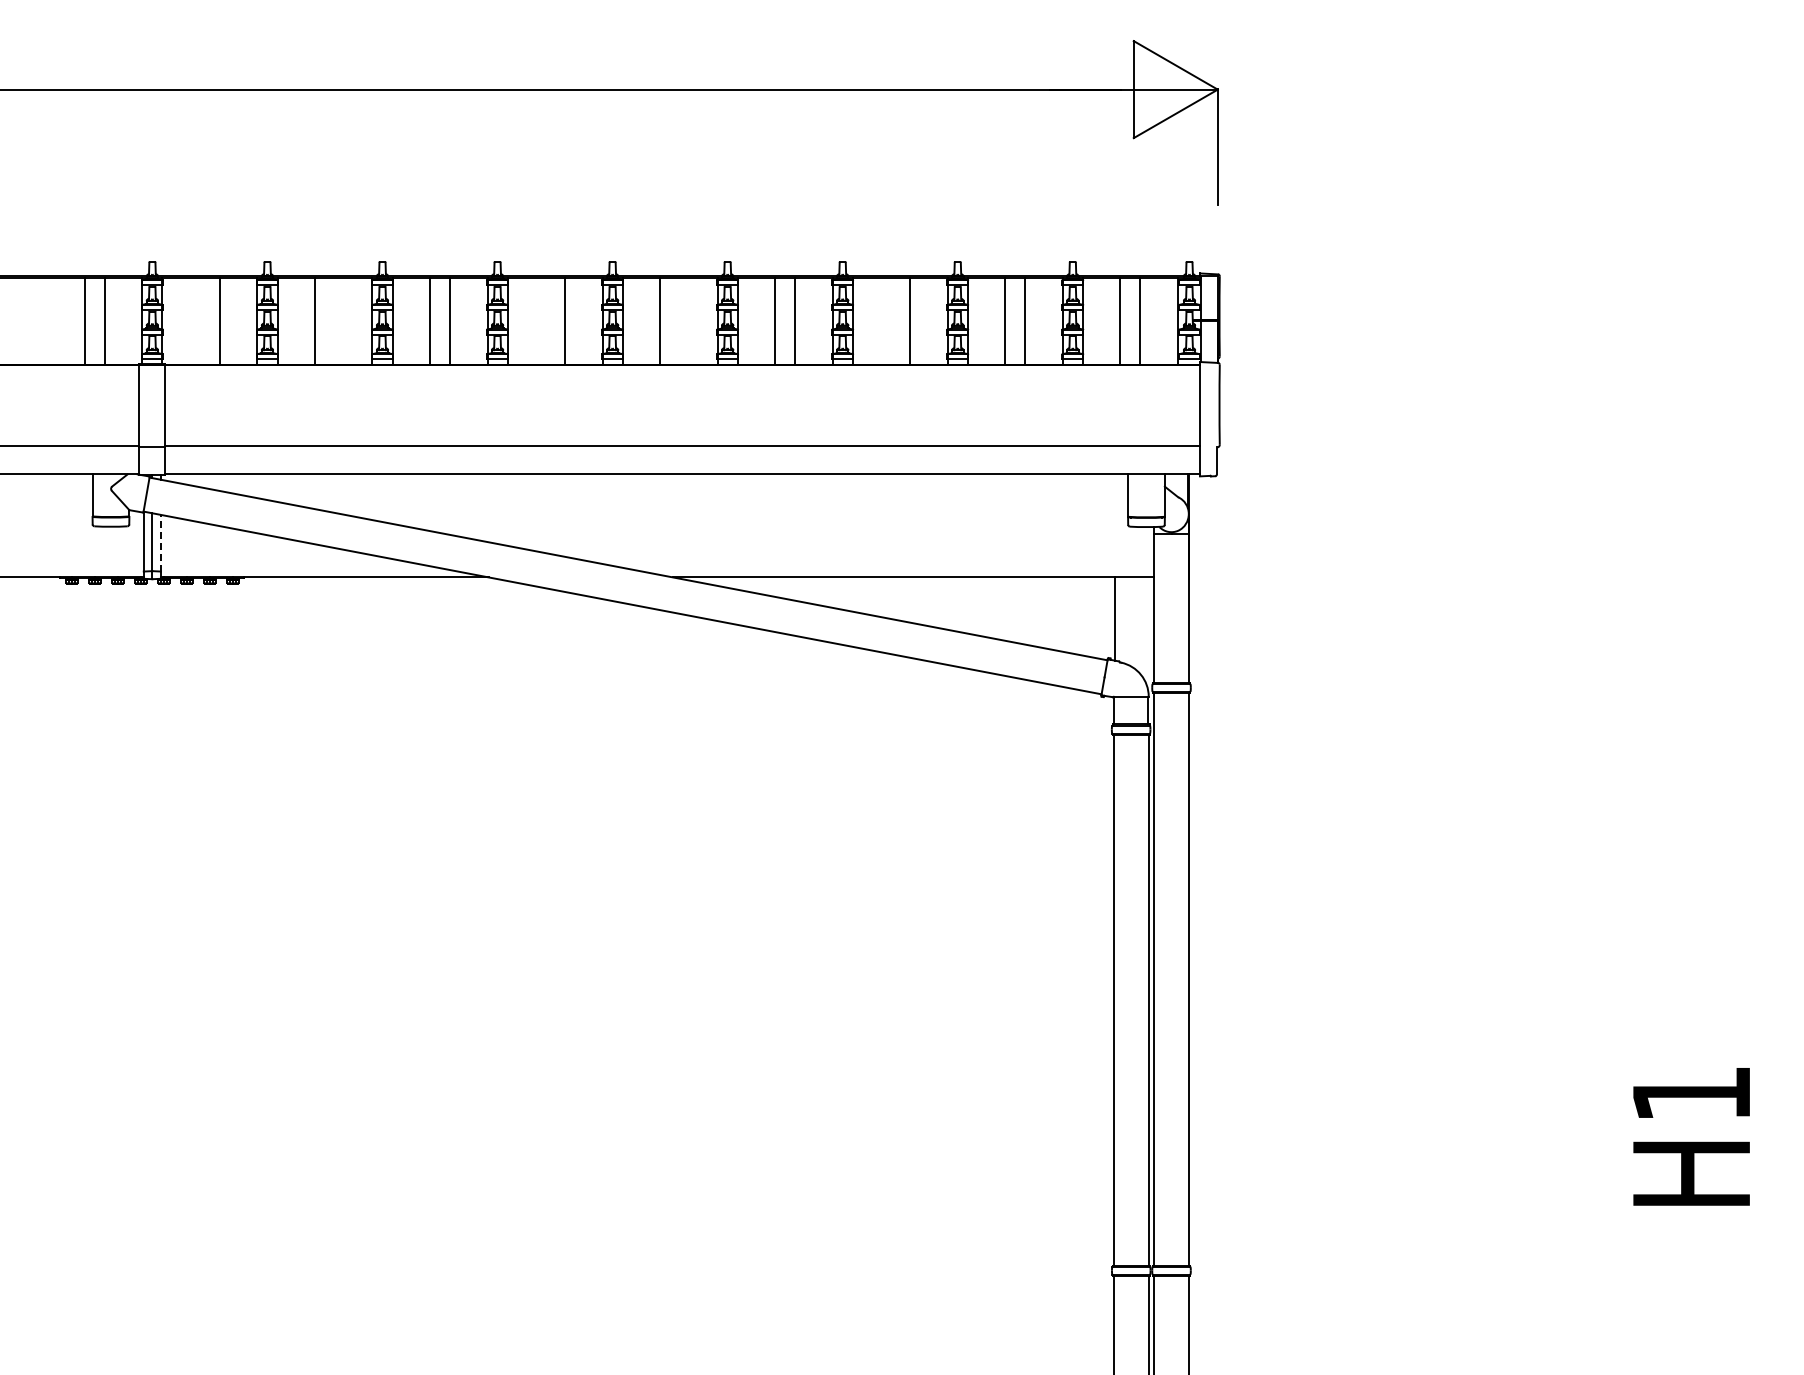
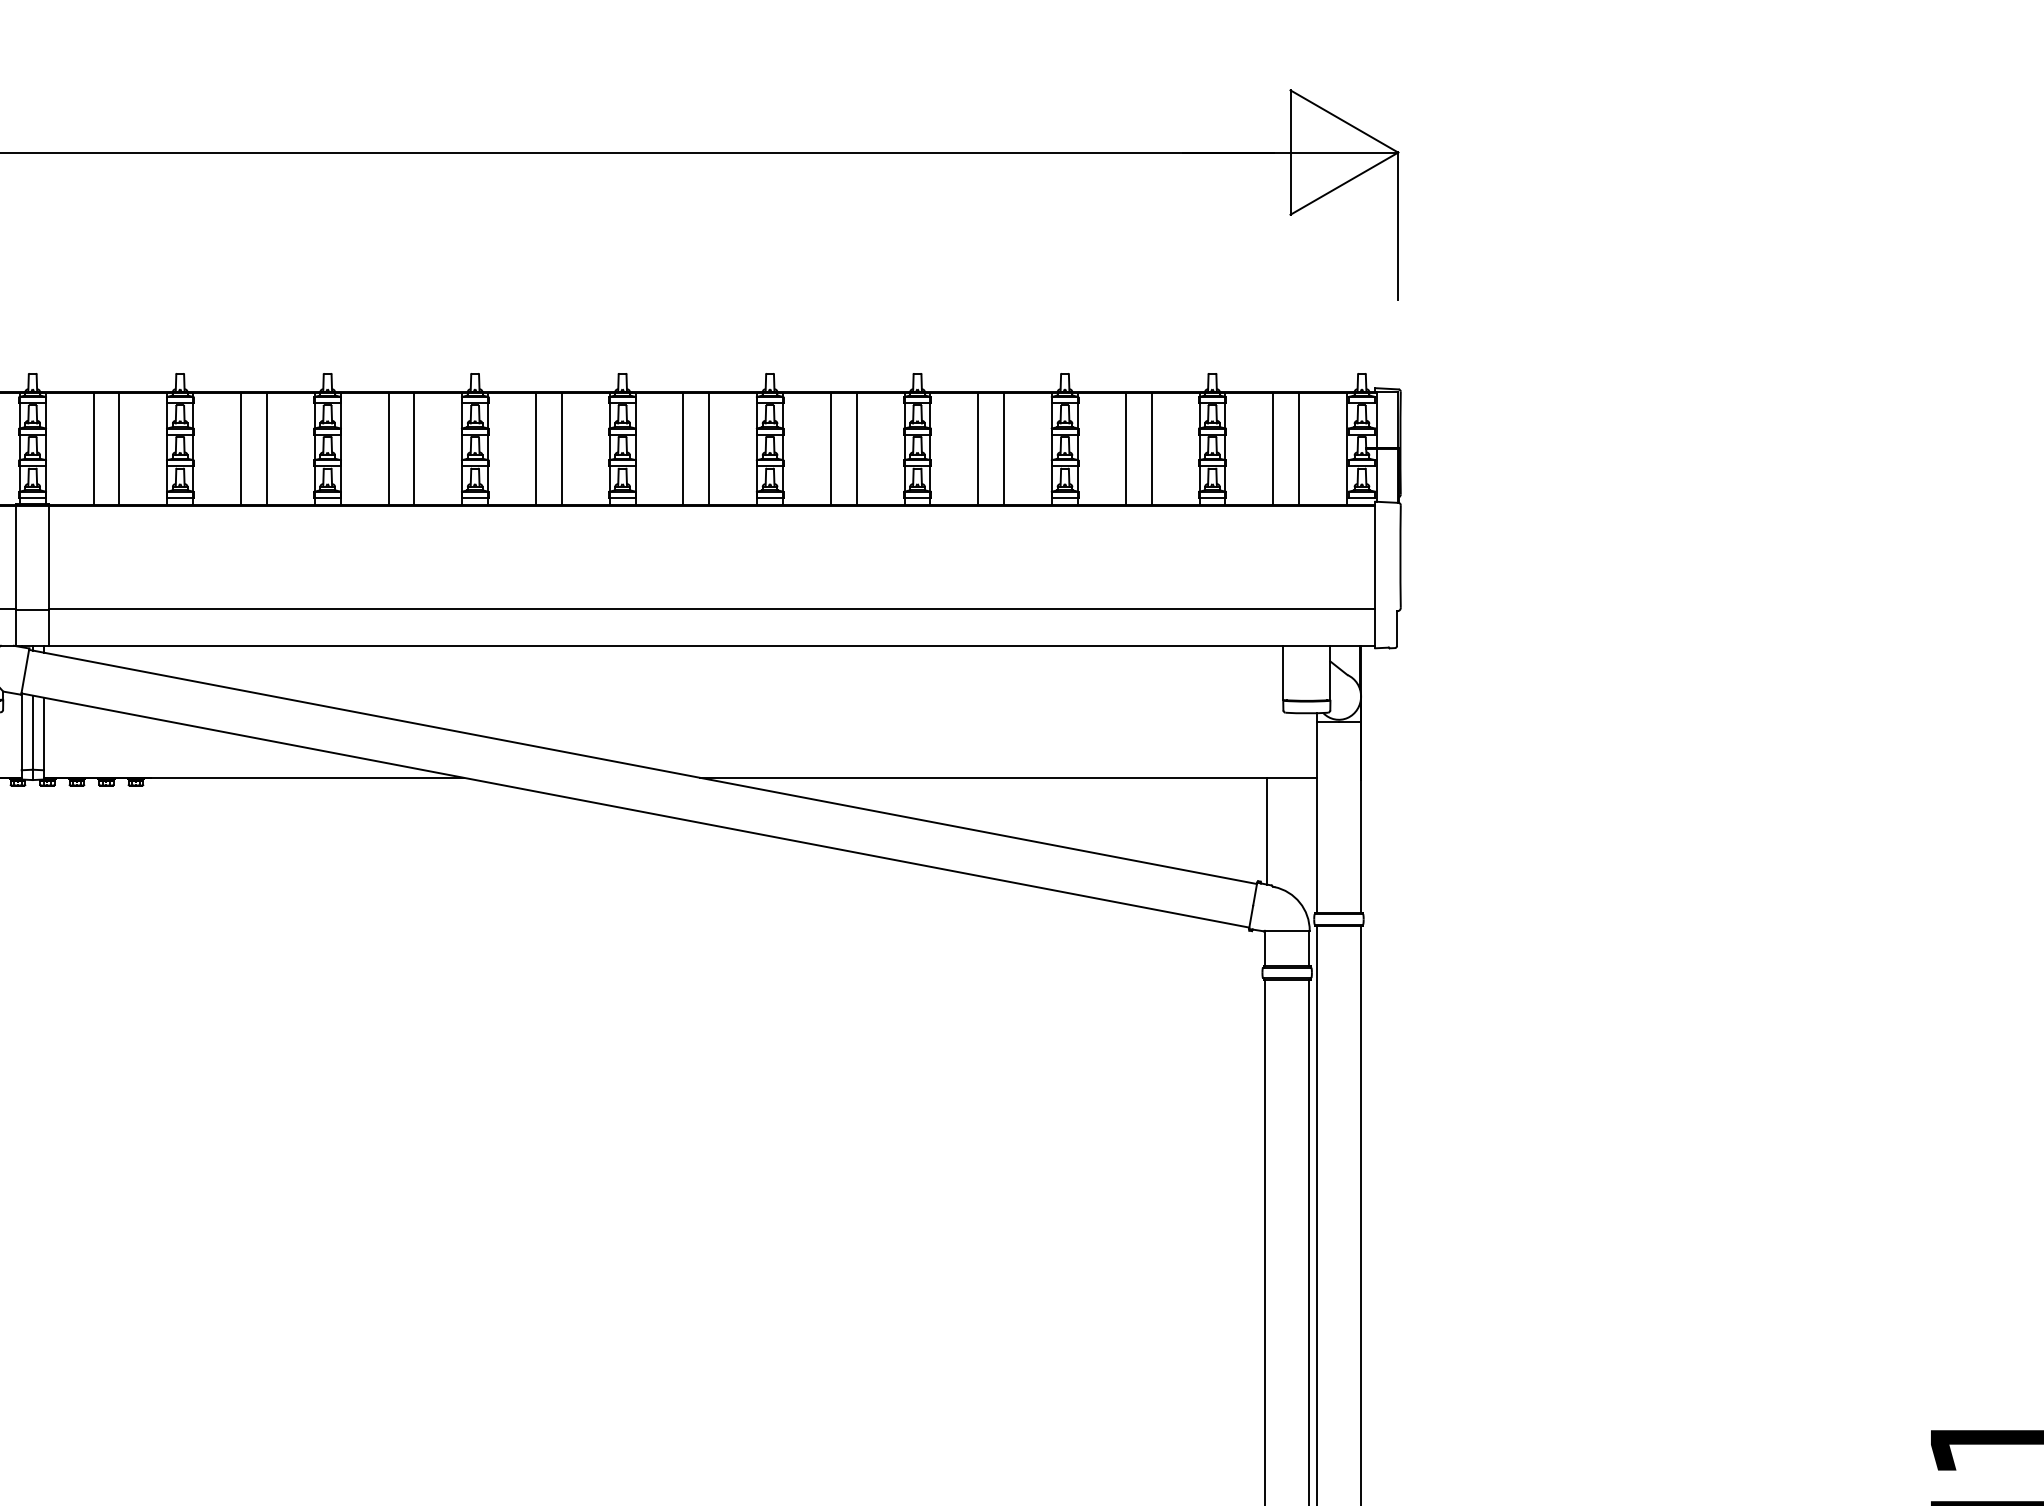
line: (199, 320) -> (93, 448), added
line: (335, 320) -> (267, 448), added
line: (545, 320) -> (536, 448), added
line: (680, 320) -> (709, 448), added
line: (890, 320) -> (978, 448), added
line: (161, 542) -> (44, 733), dashed -> solid

